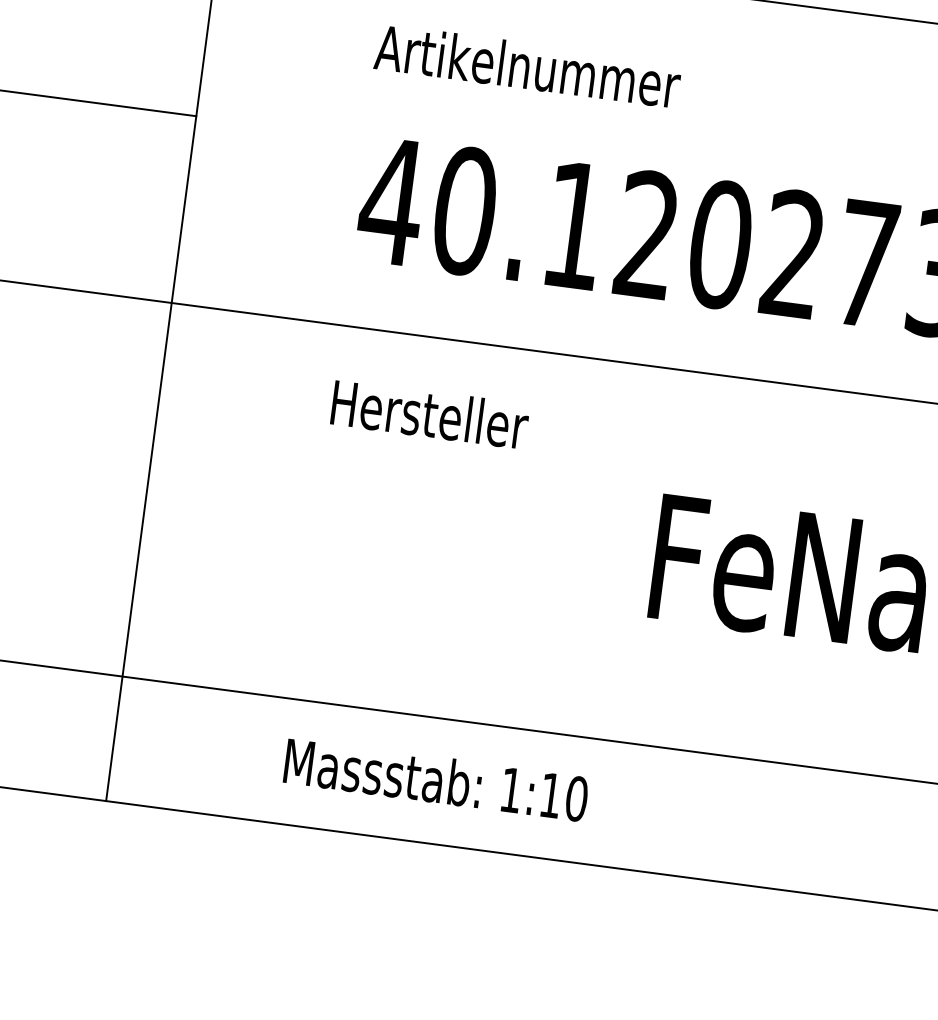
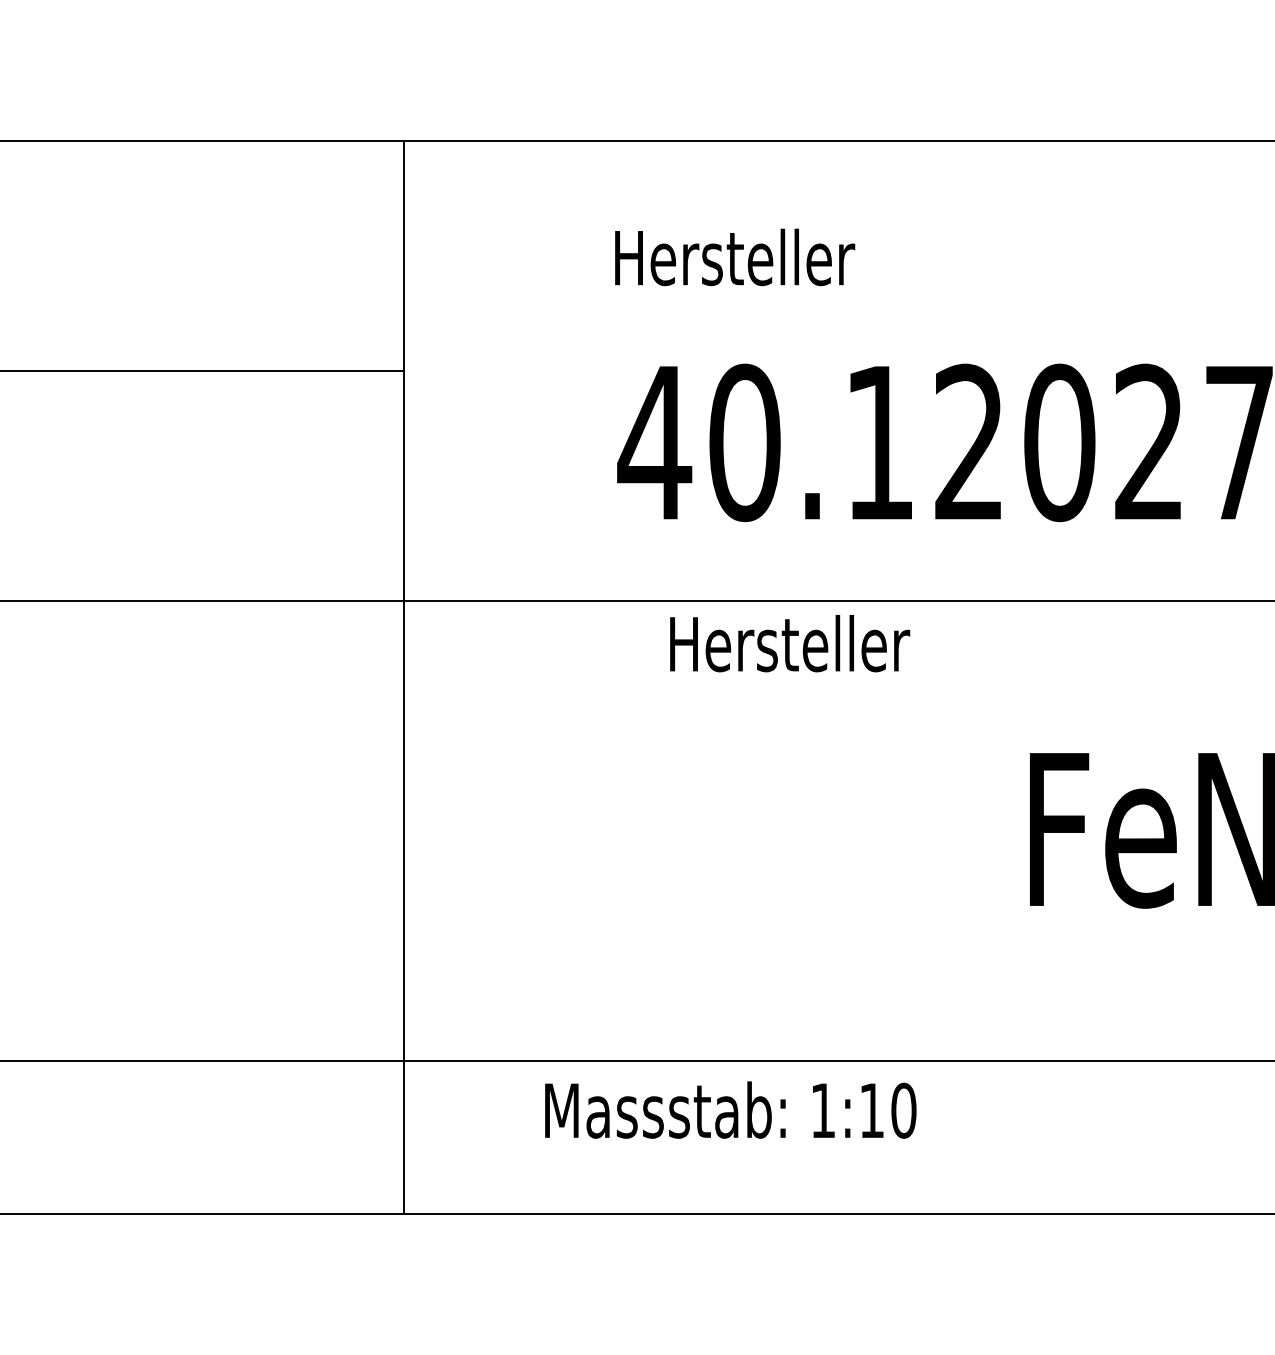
text: (527, 66) -> (797, 257), Artikelnummer -> Hersteller
text: (430, 414) -> (790, 643), moved
text: (436, 779) -> (730, 1109), moved

